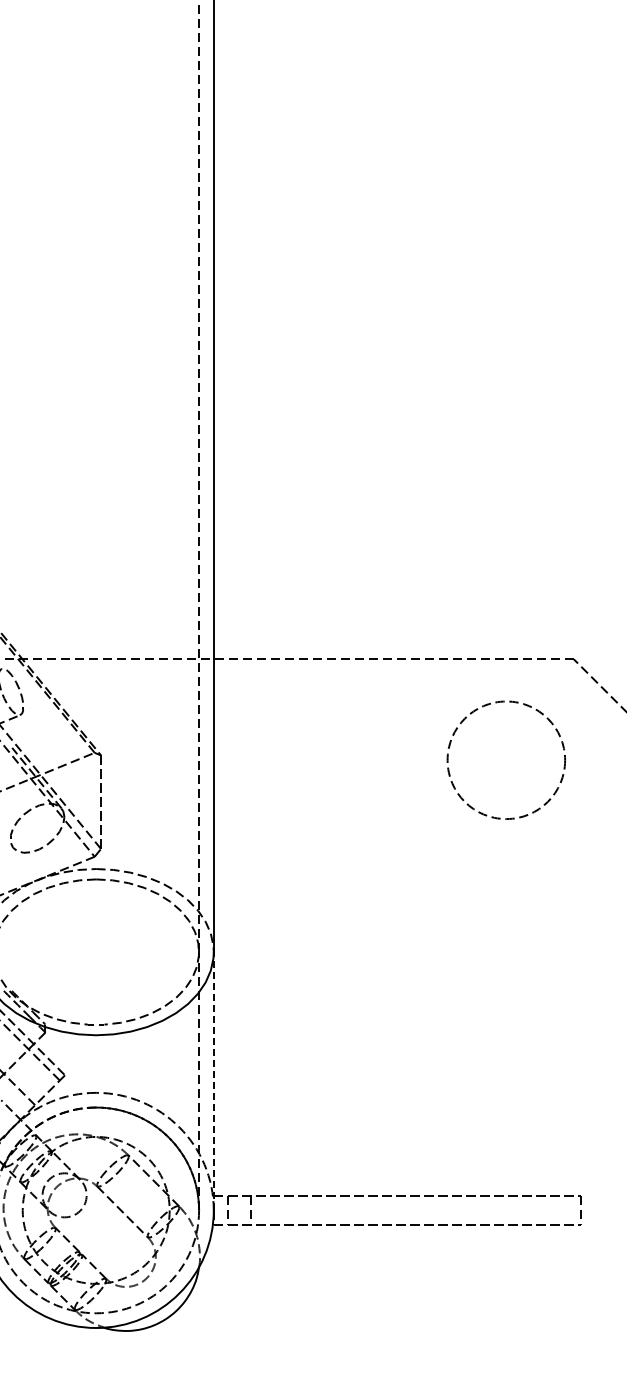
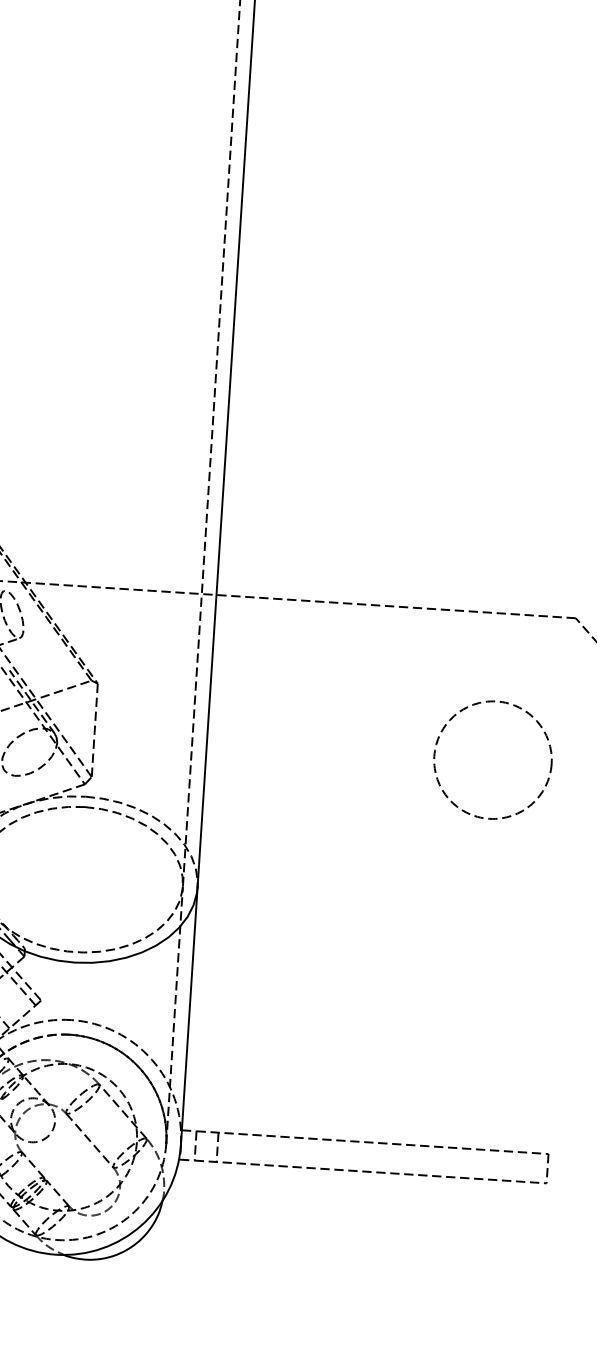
circle: (505, 759) -> (492, 759), moved
line: (213, 1080) -> (189, 1015), dashed -> solid

